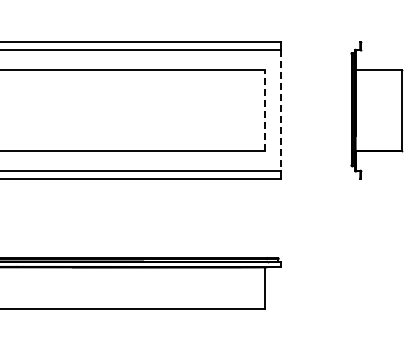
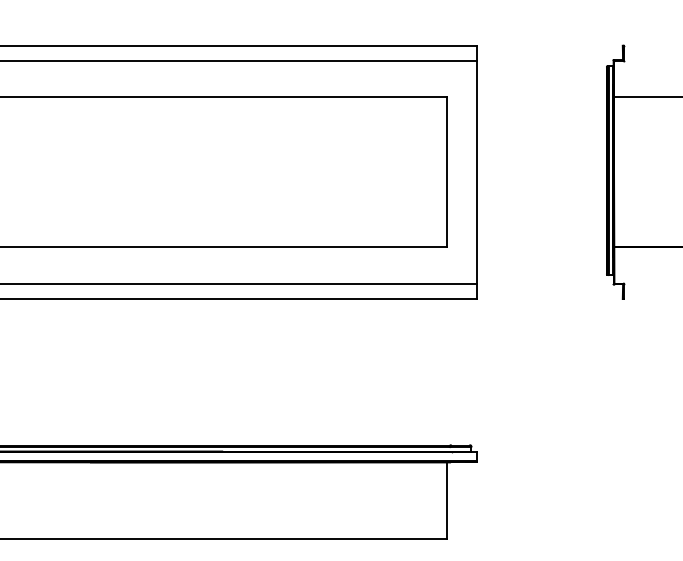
line: (264, 110) -> (445, 172), dashed -> solid
line: (281, 111) -> (477, 174), dashed -> solid

